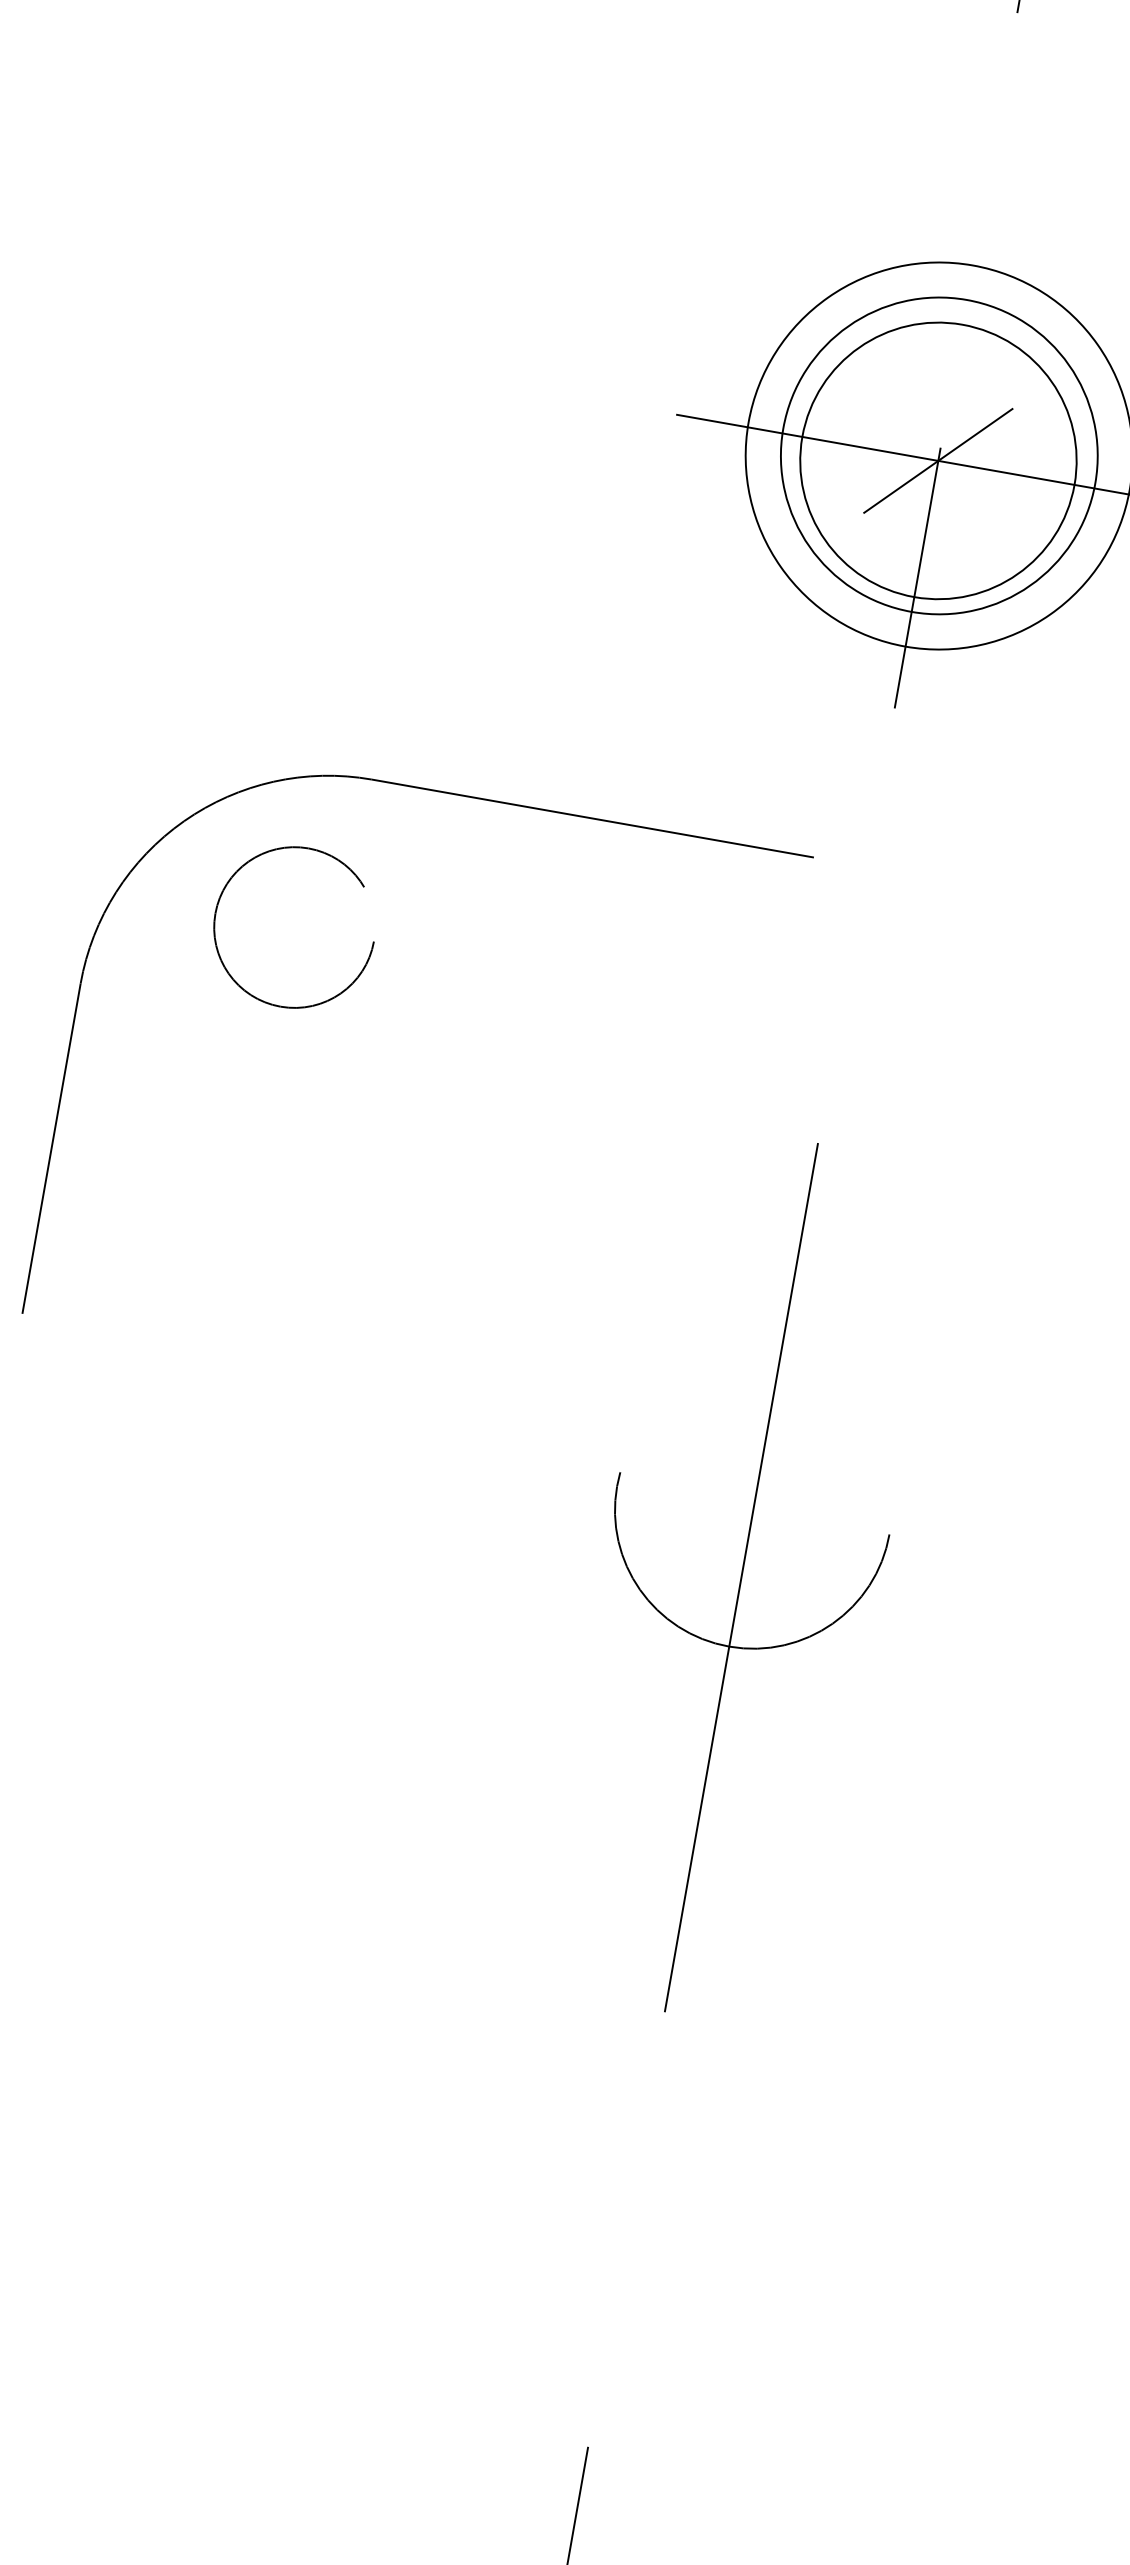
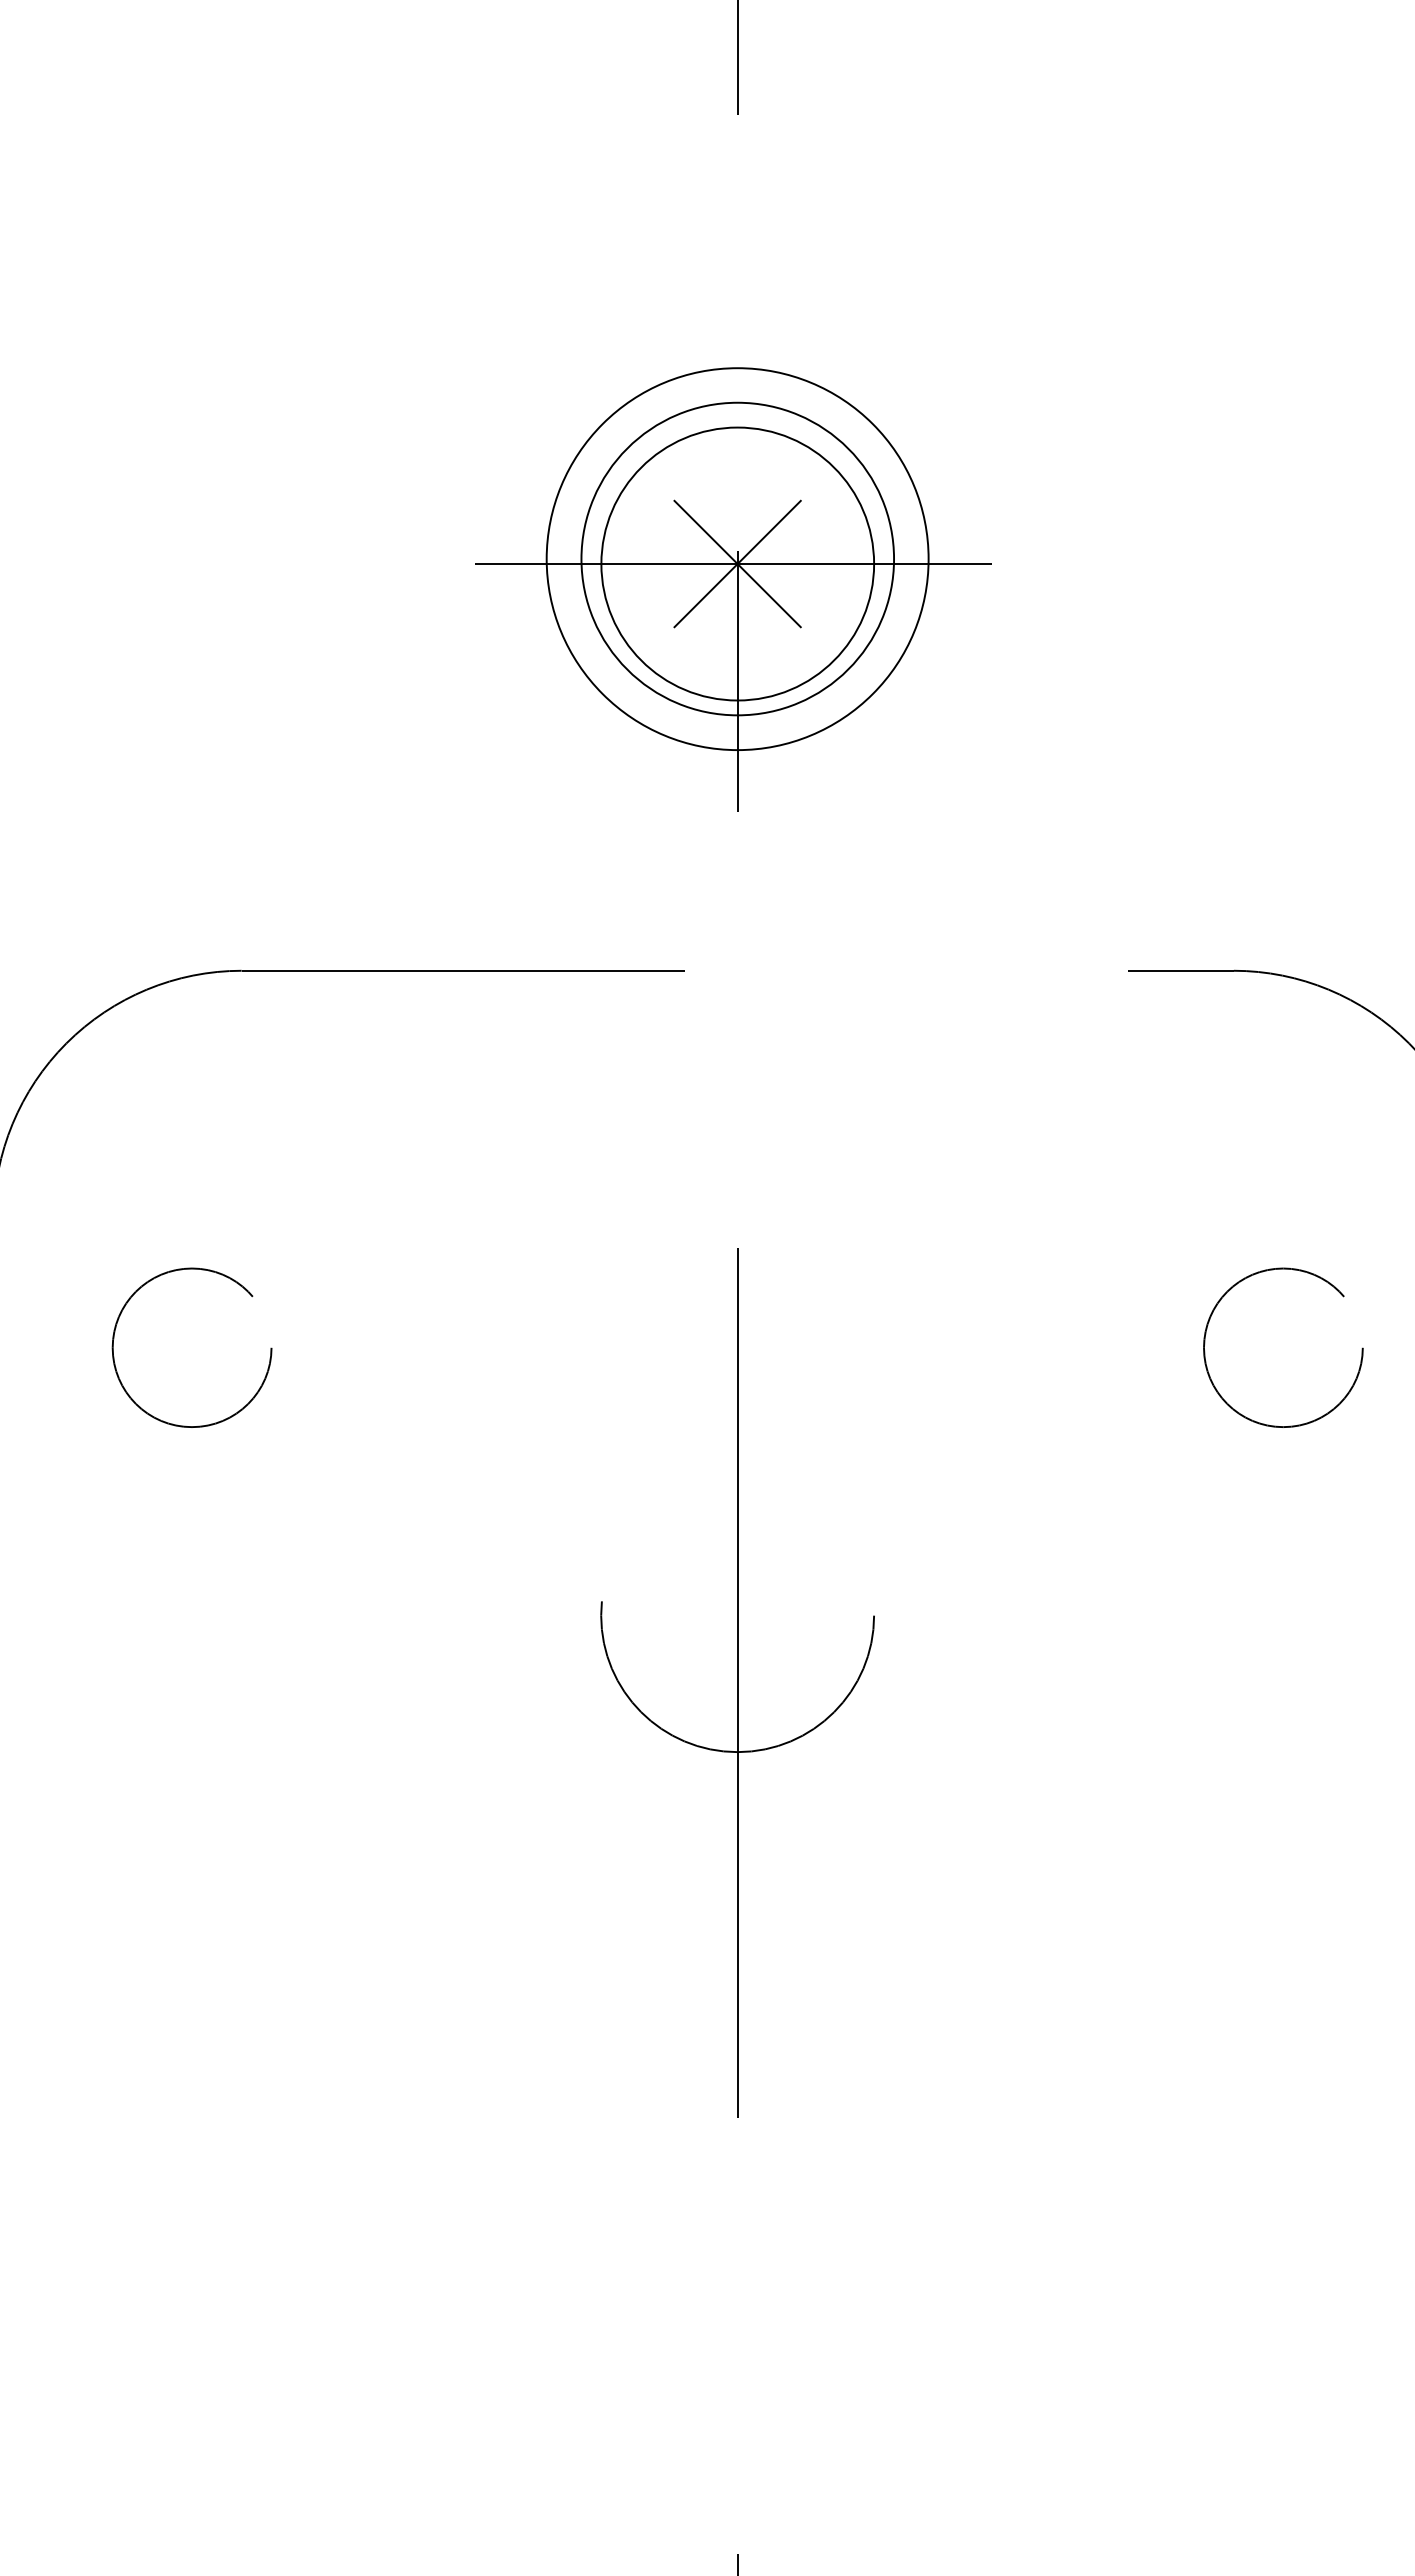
line: (938, 460) -> (737, 563), added
part: (231, 880) -> (122, 1312), moved

